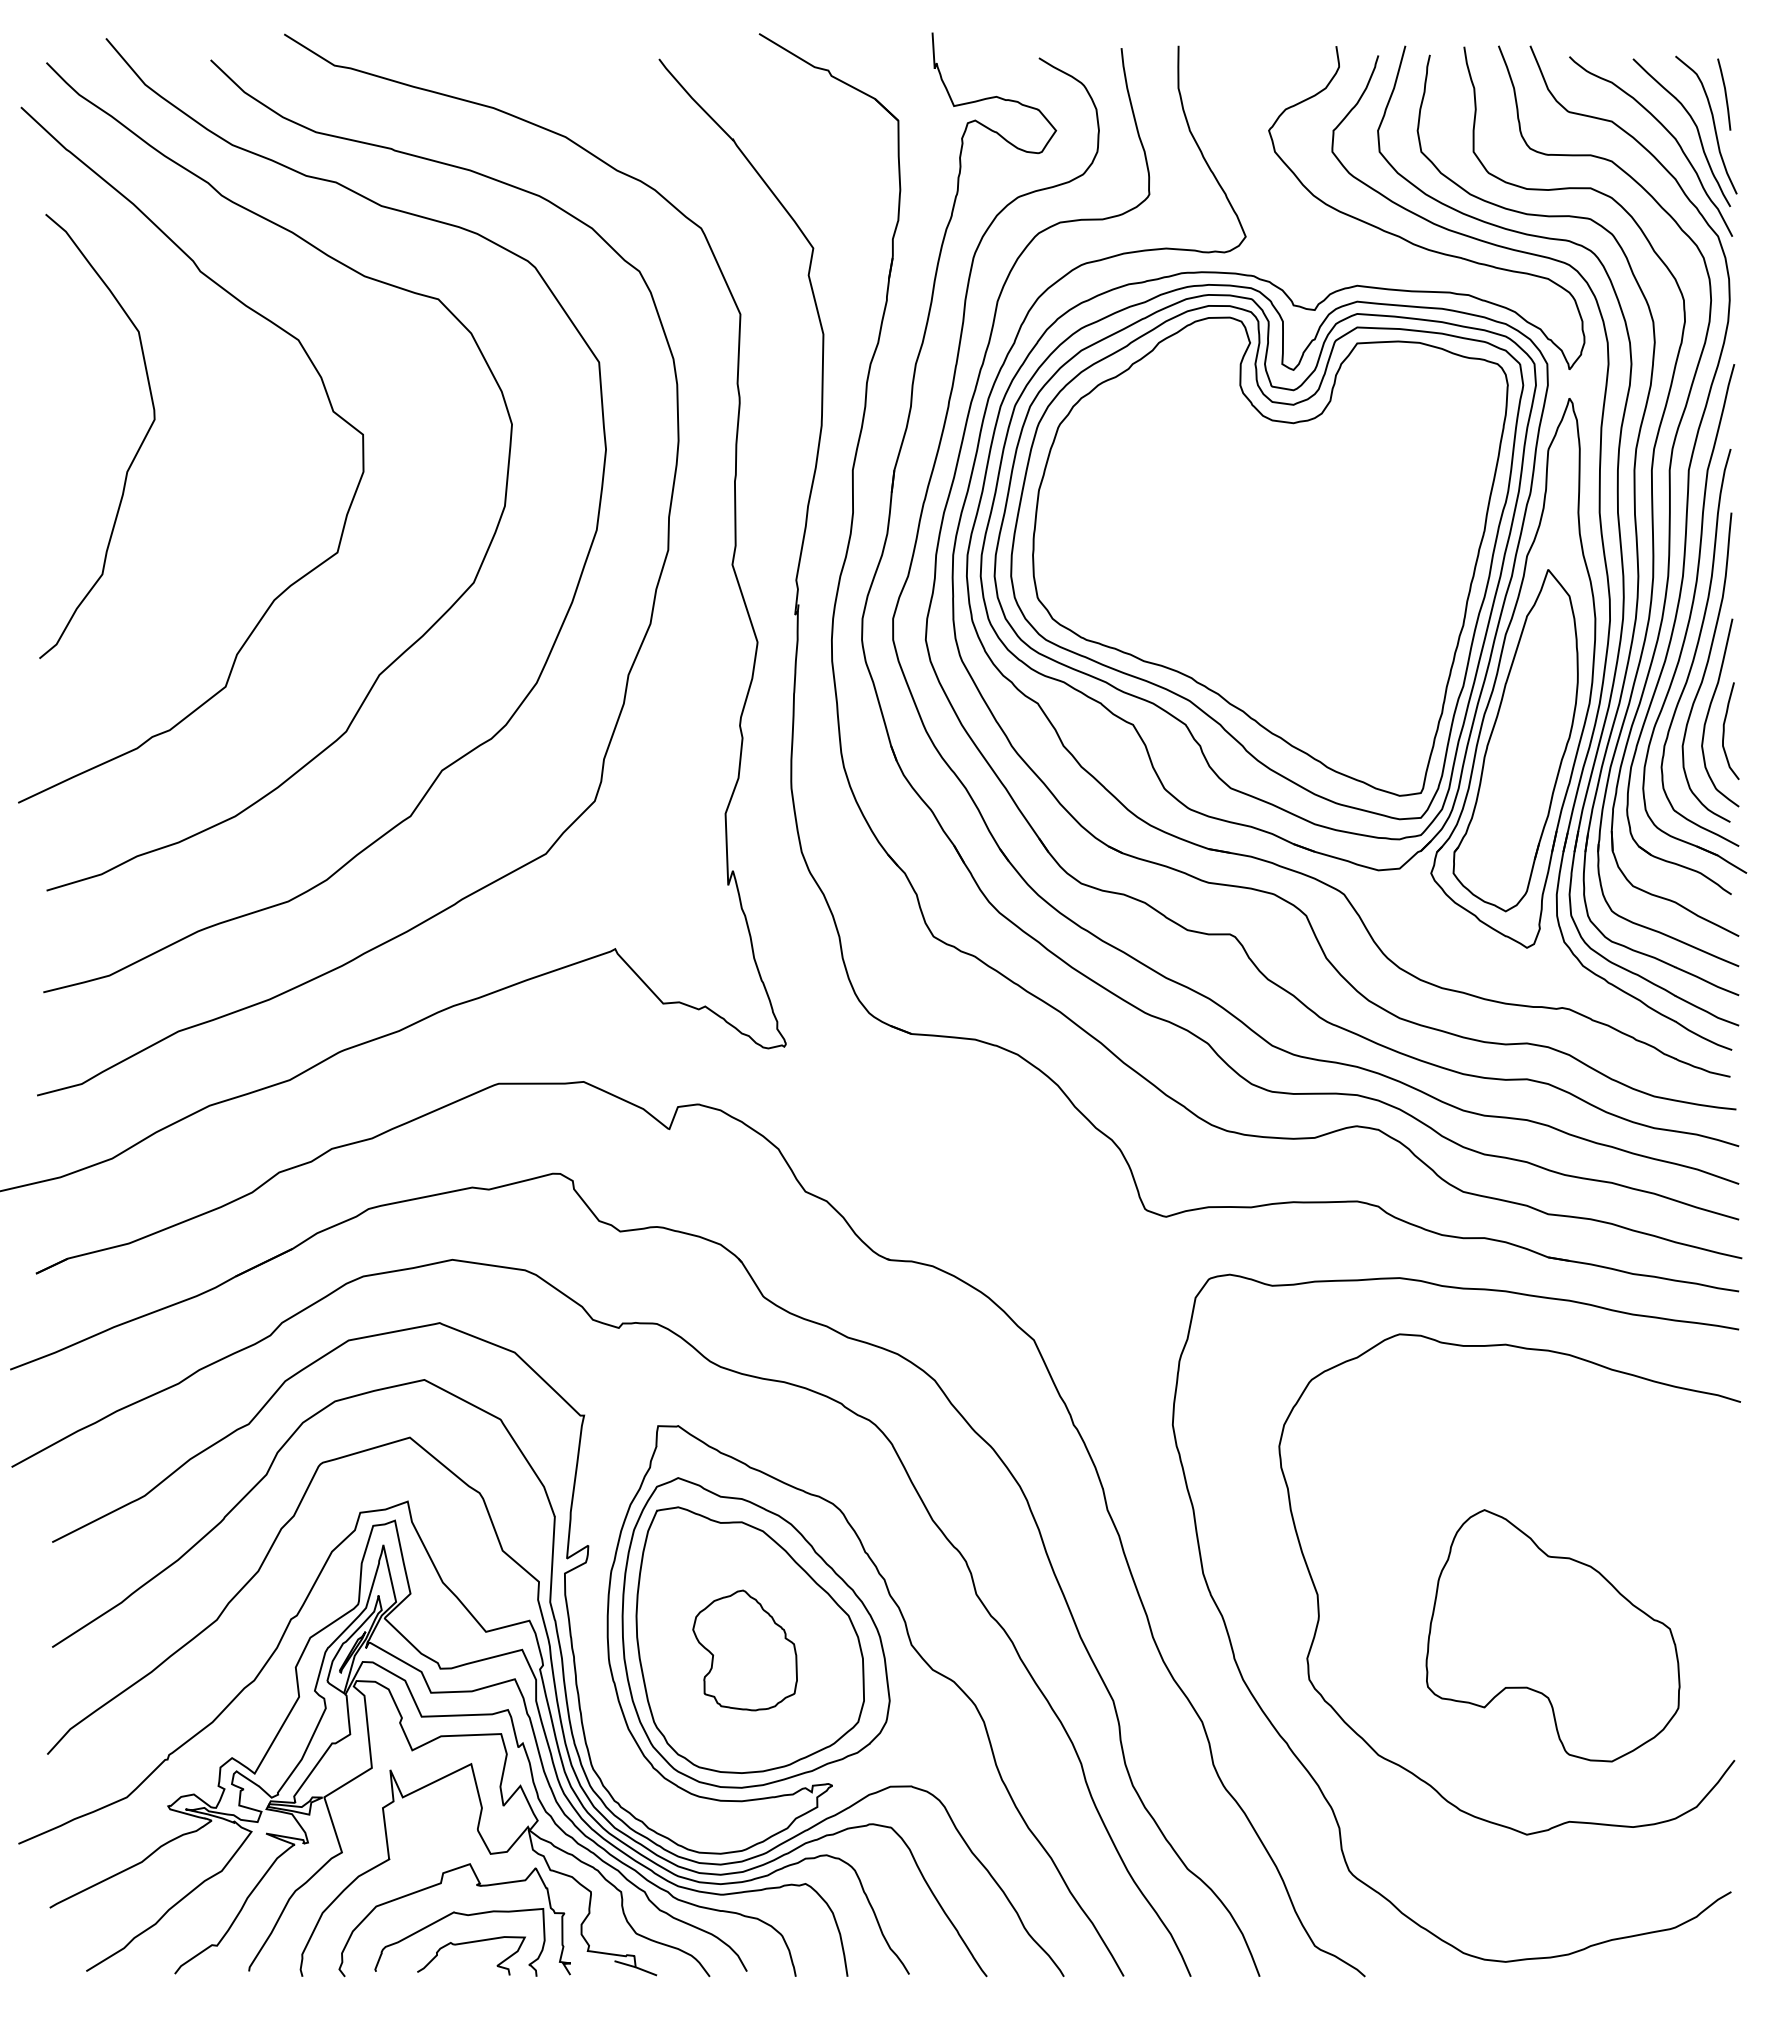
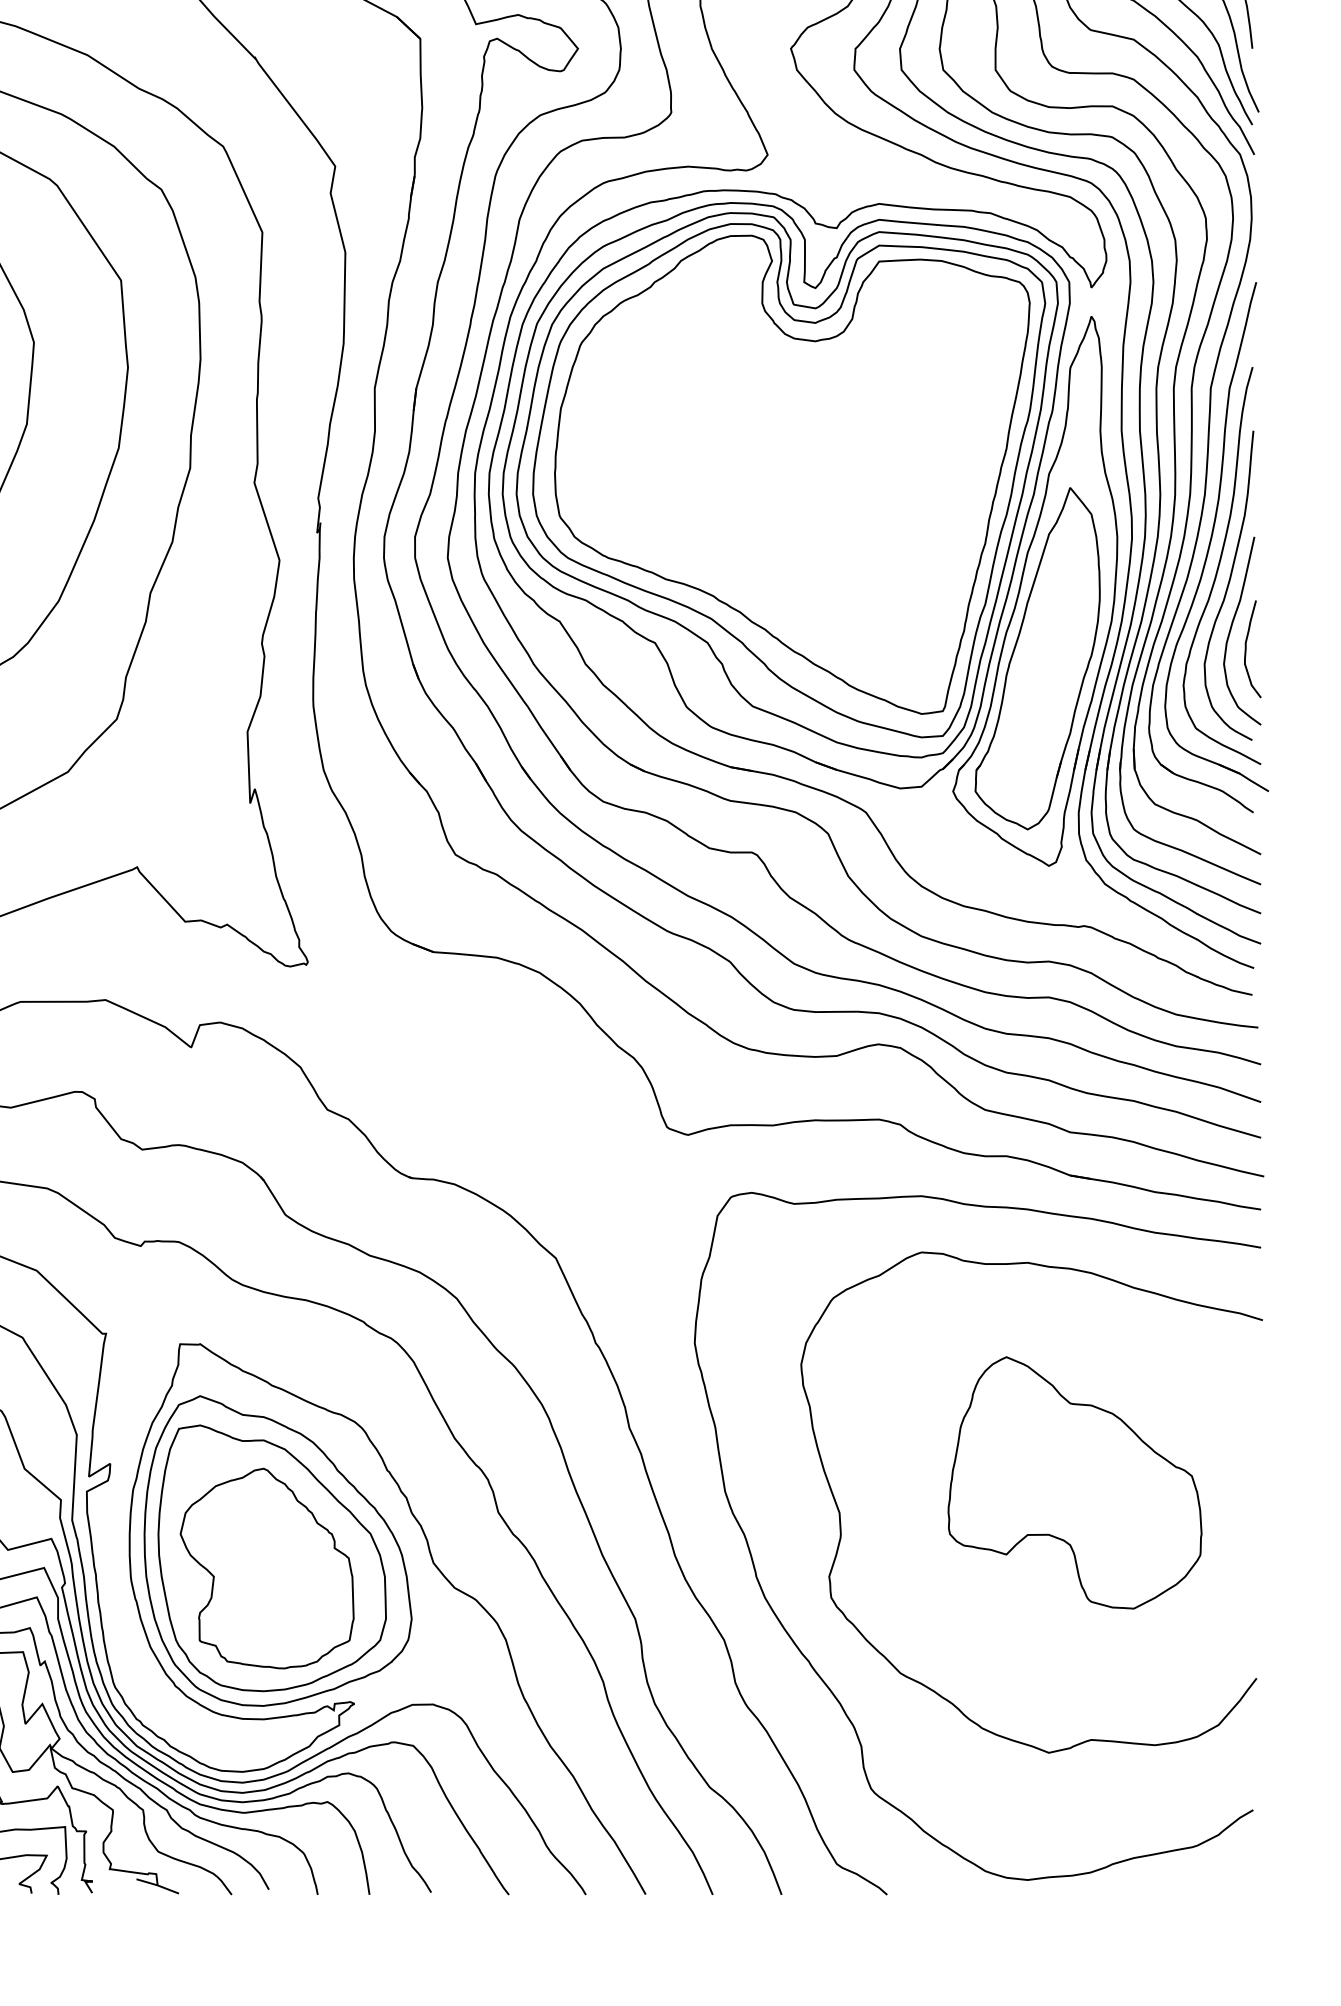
part: (1552, 1635) -> (1074, 1482), moved
part: (744, 1650) -> (266, 1568), size x1.67

